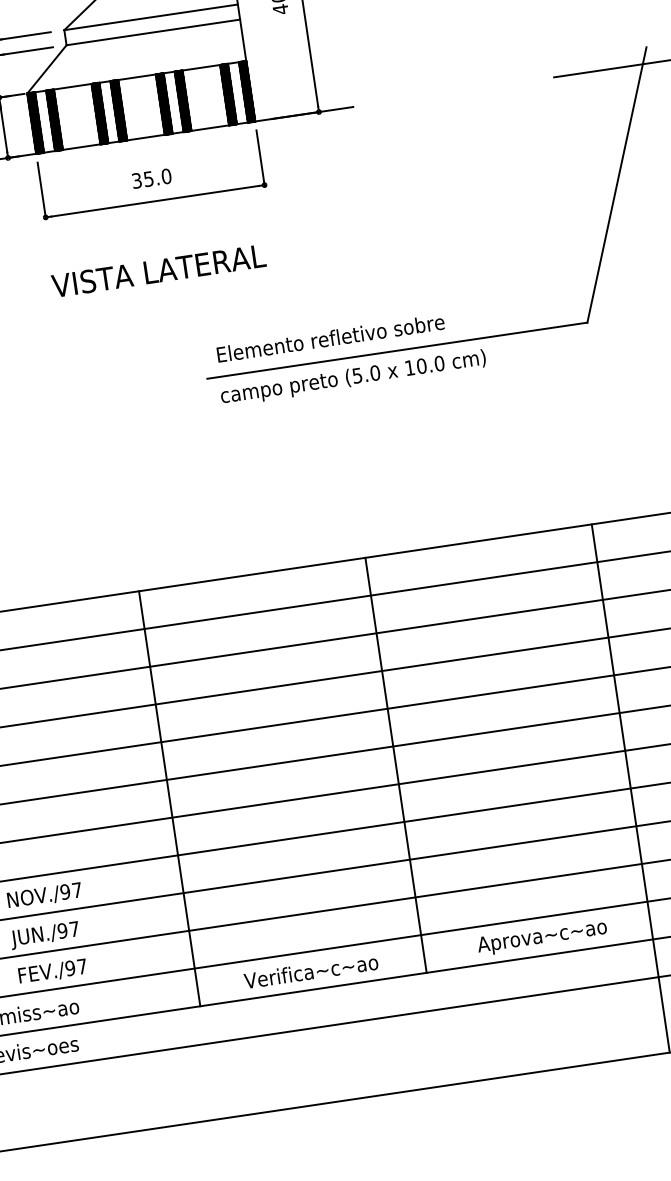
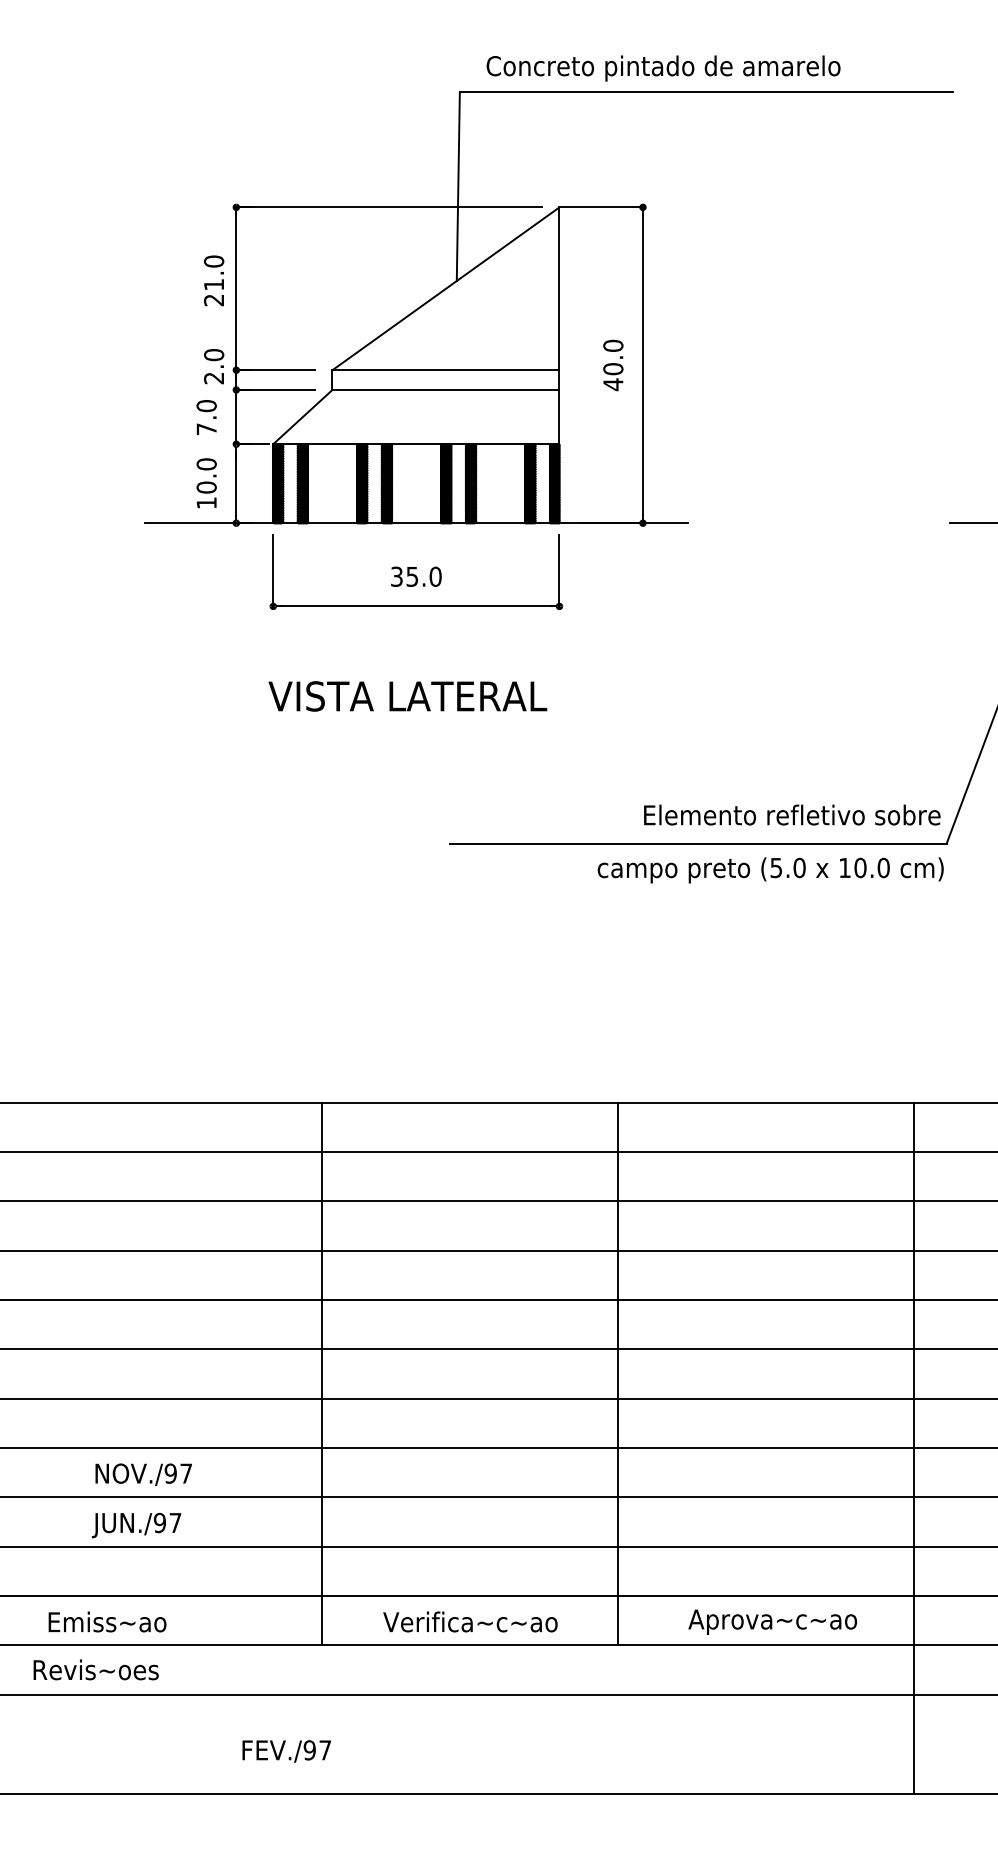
text: (330, 337) -> (792, 814), moved
text: (353, 378) -> (770, 870), moved
text: (52, 971) -> (286, 1751), moved

